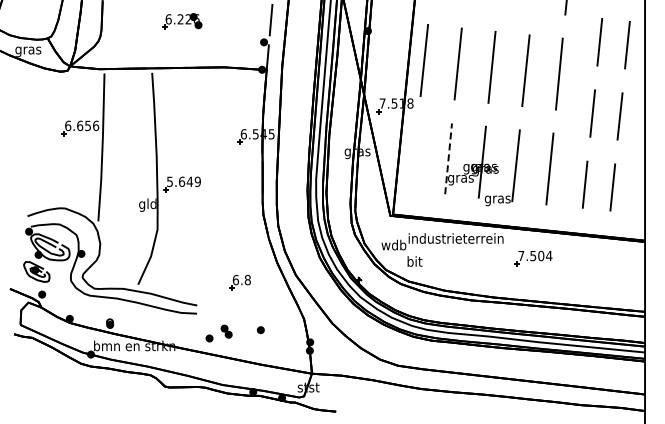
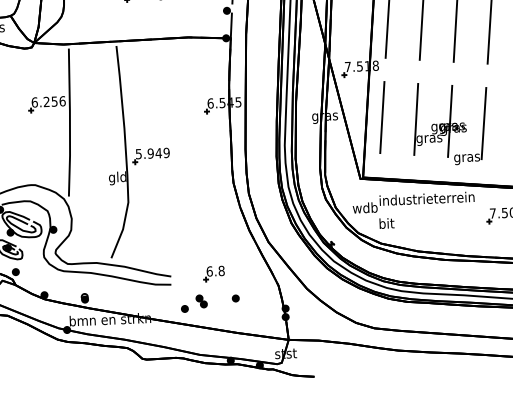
text: (80, 125) -> (47, 101), 6.656 -> 6.256
line: (414, 155) -> (382, 117), added
line: (448, 158) -> (416, 119), dashed -> solid
text: (181, 181) -> (150, 153), 5.649 -> 5.949
part: (239, 282) -> (213, 273), moved

